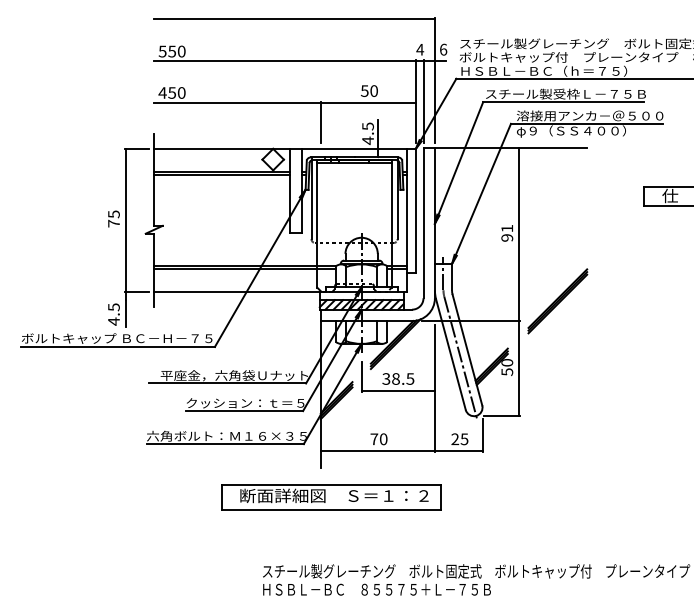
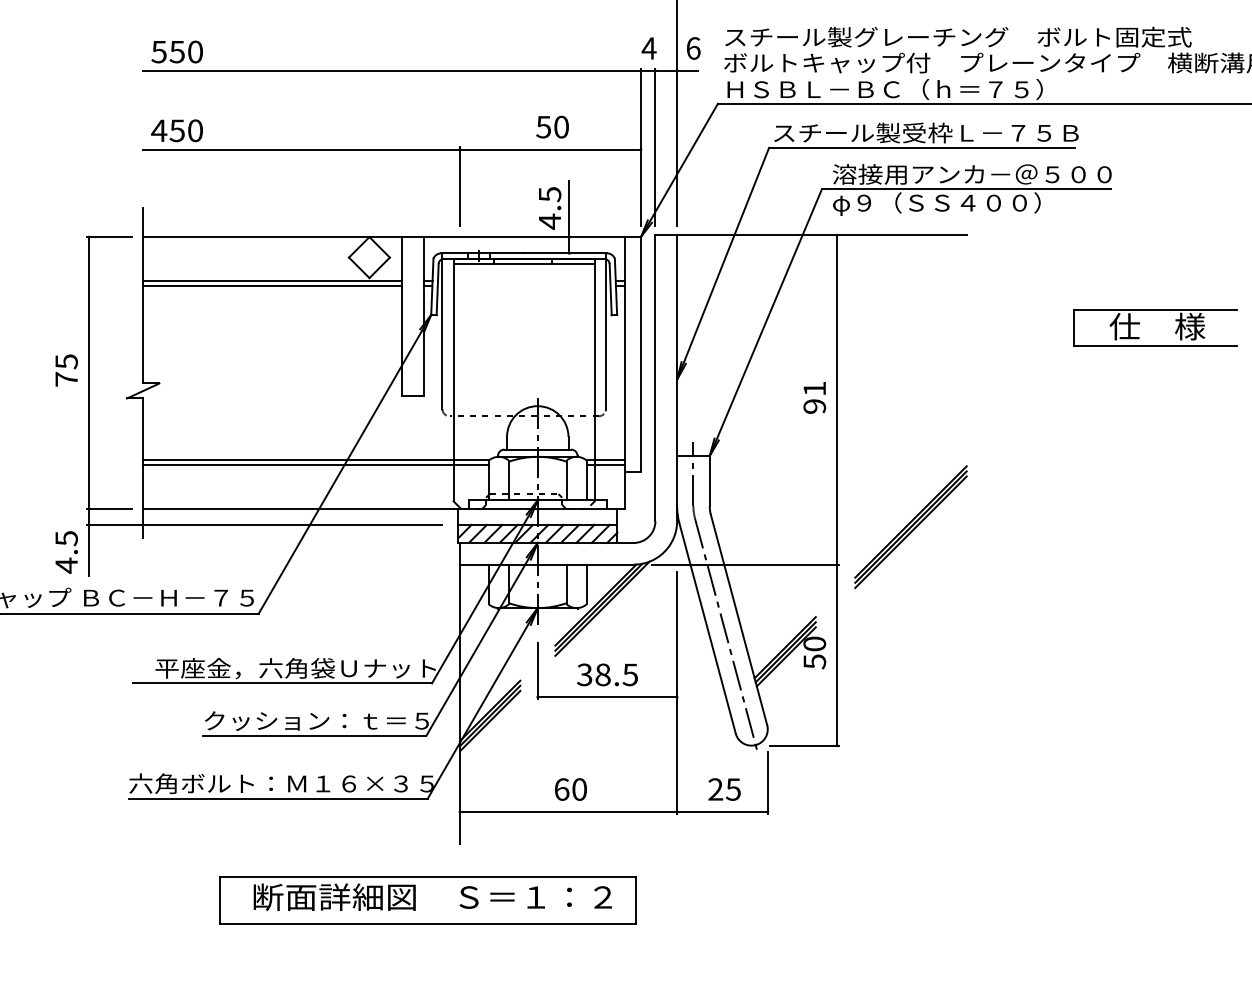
line: (217, 300) -> (263, 525), added
text: (374, 439) -> (562, 789), 70 -> 60
part: (331, 497) -> (427, 900), moved

